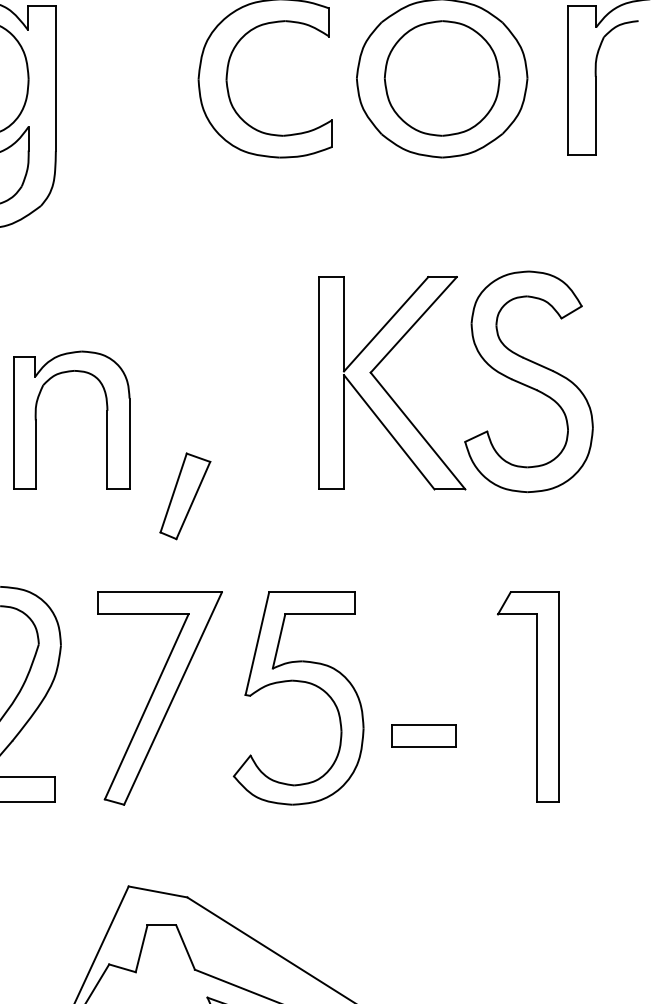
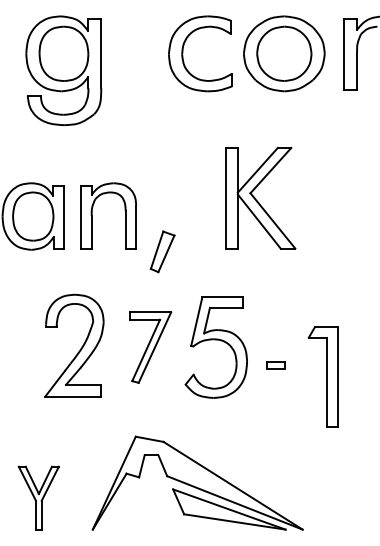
part: (529, 381) -> (325, 197), removed
part: (526, 696) -> (322, 376), moved
part: (159, 698) -> (150, 347), size x0.7
part: (423, 736) -> (275, 365), size x0.6

